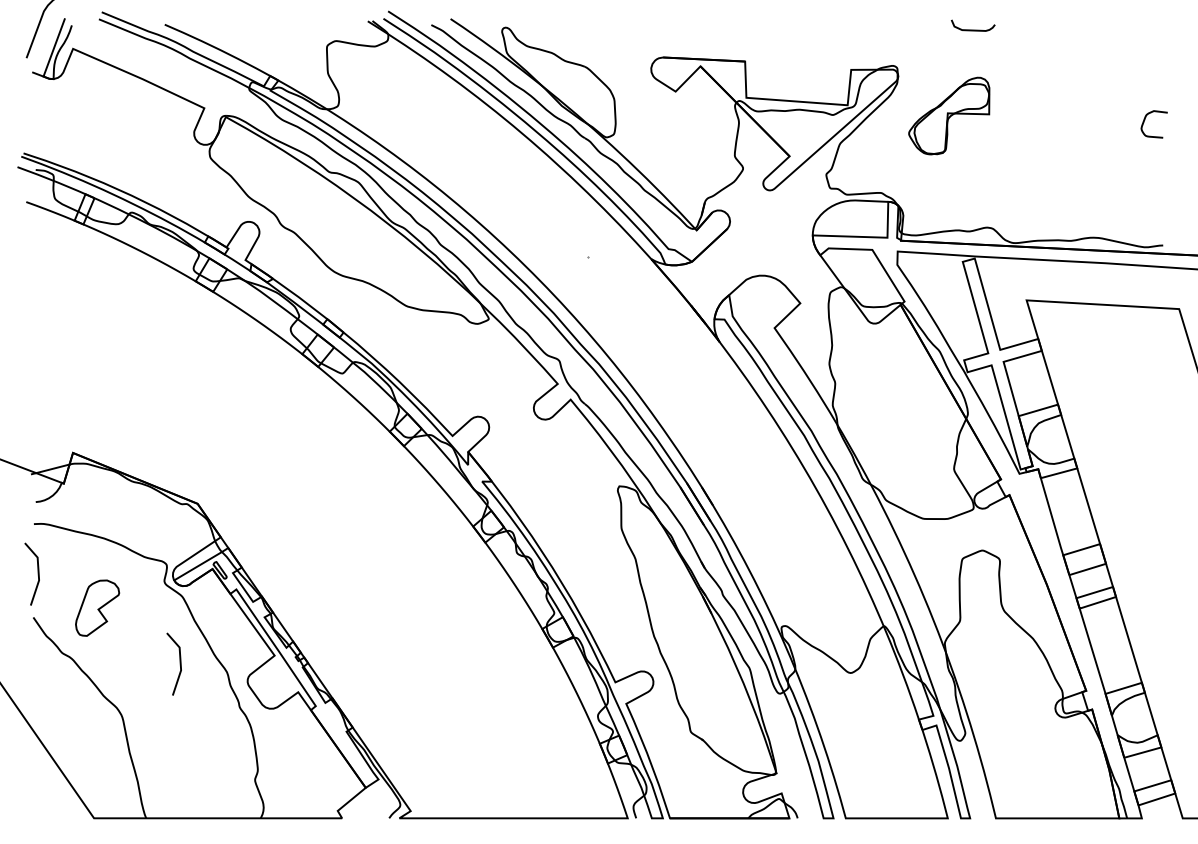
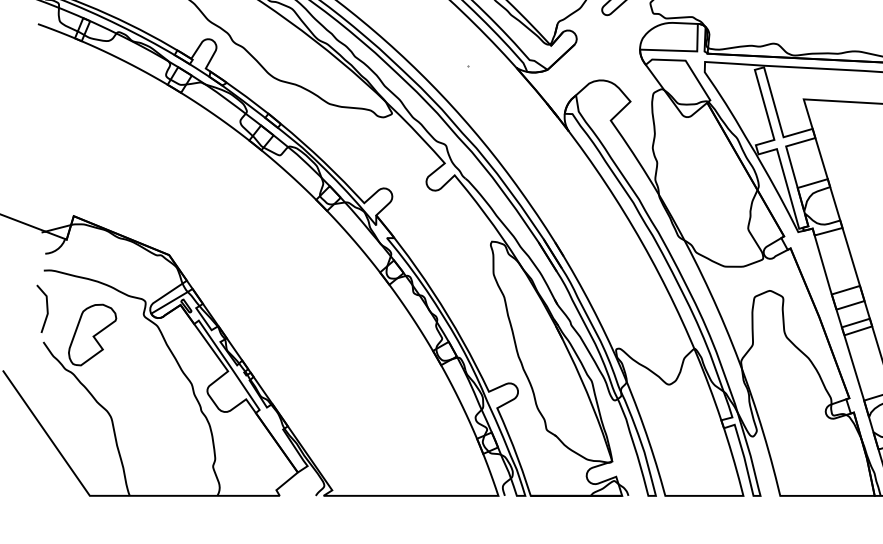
part: (97, 607) -> (92, 334), size x1.43
line: (179, 663) -> (155, 377), removed

